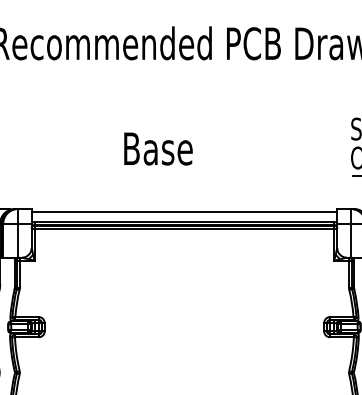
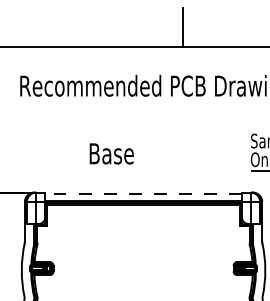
text: (157, 148) -> (111, 153), moved
line: (184, 212) -> (143, 194), solid -> dashed

